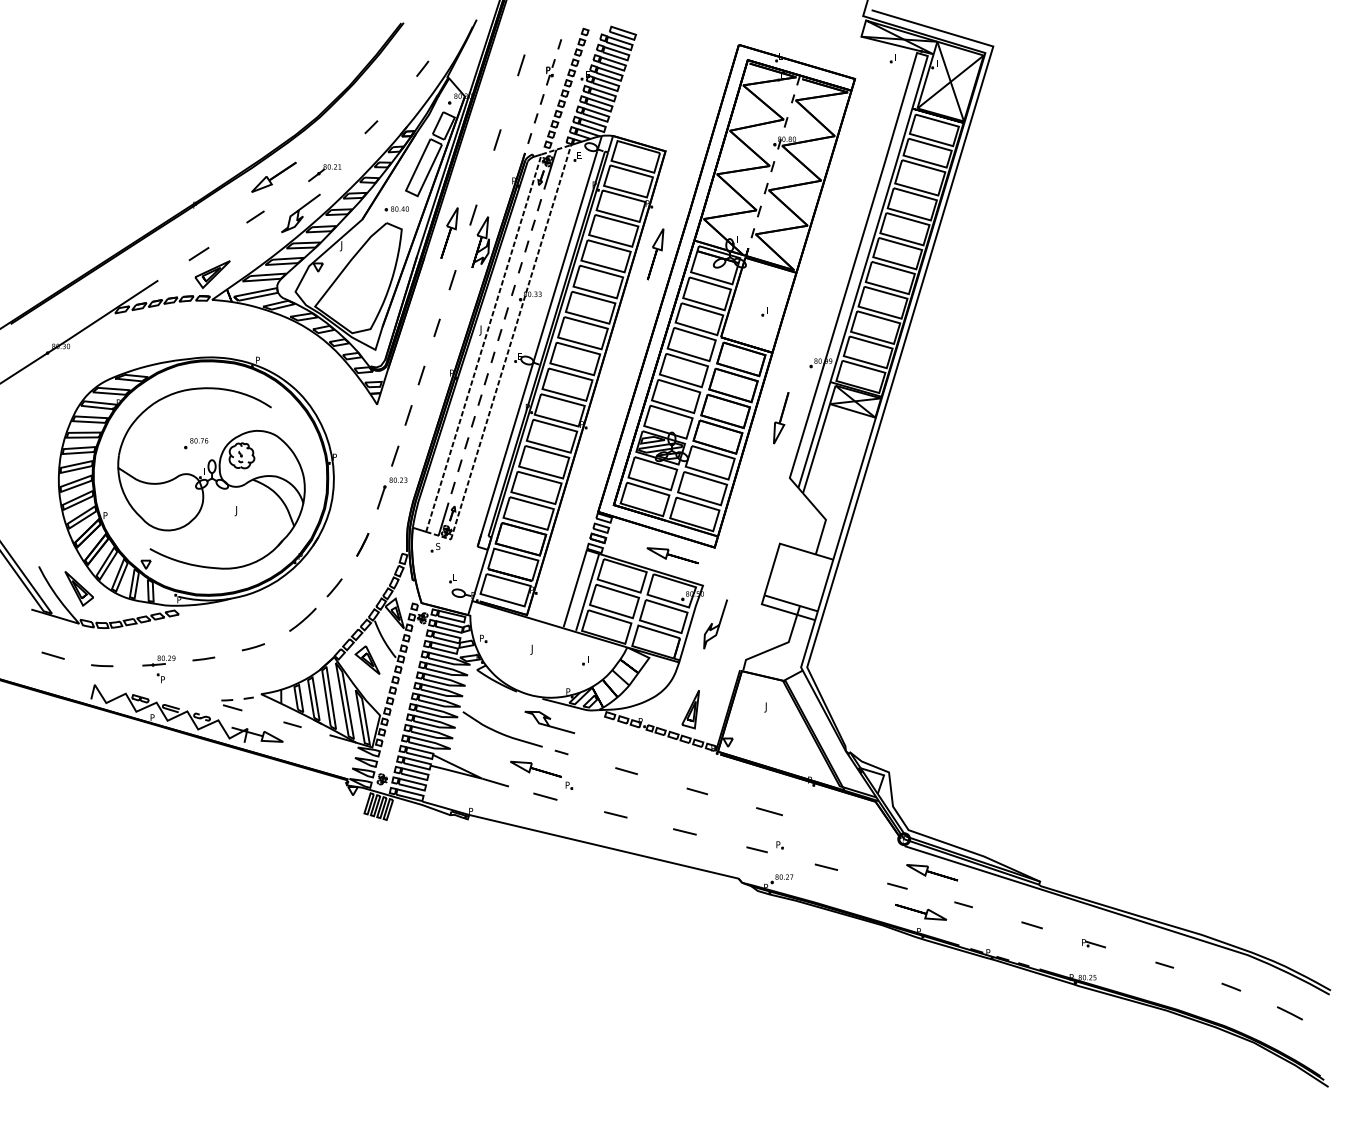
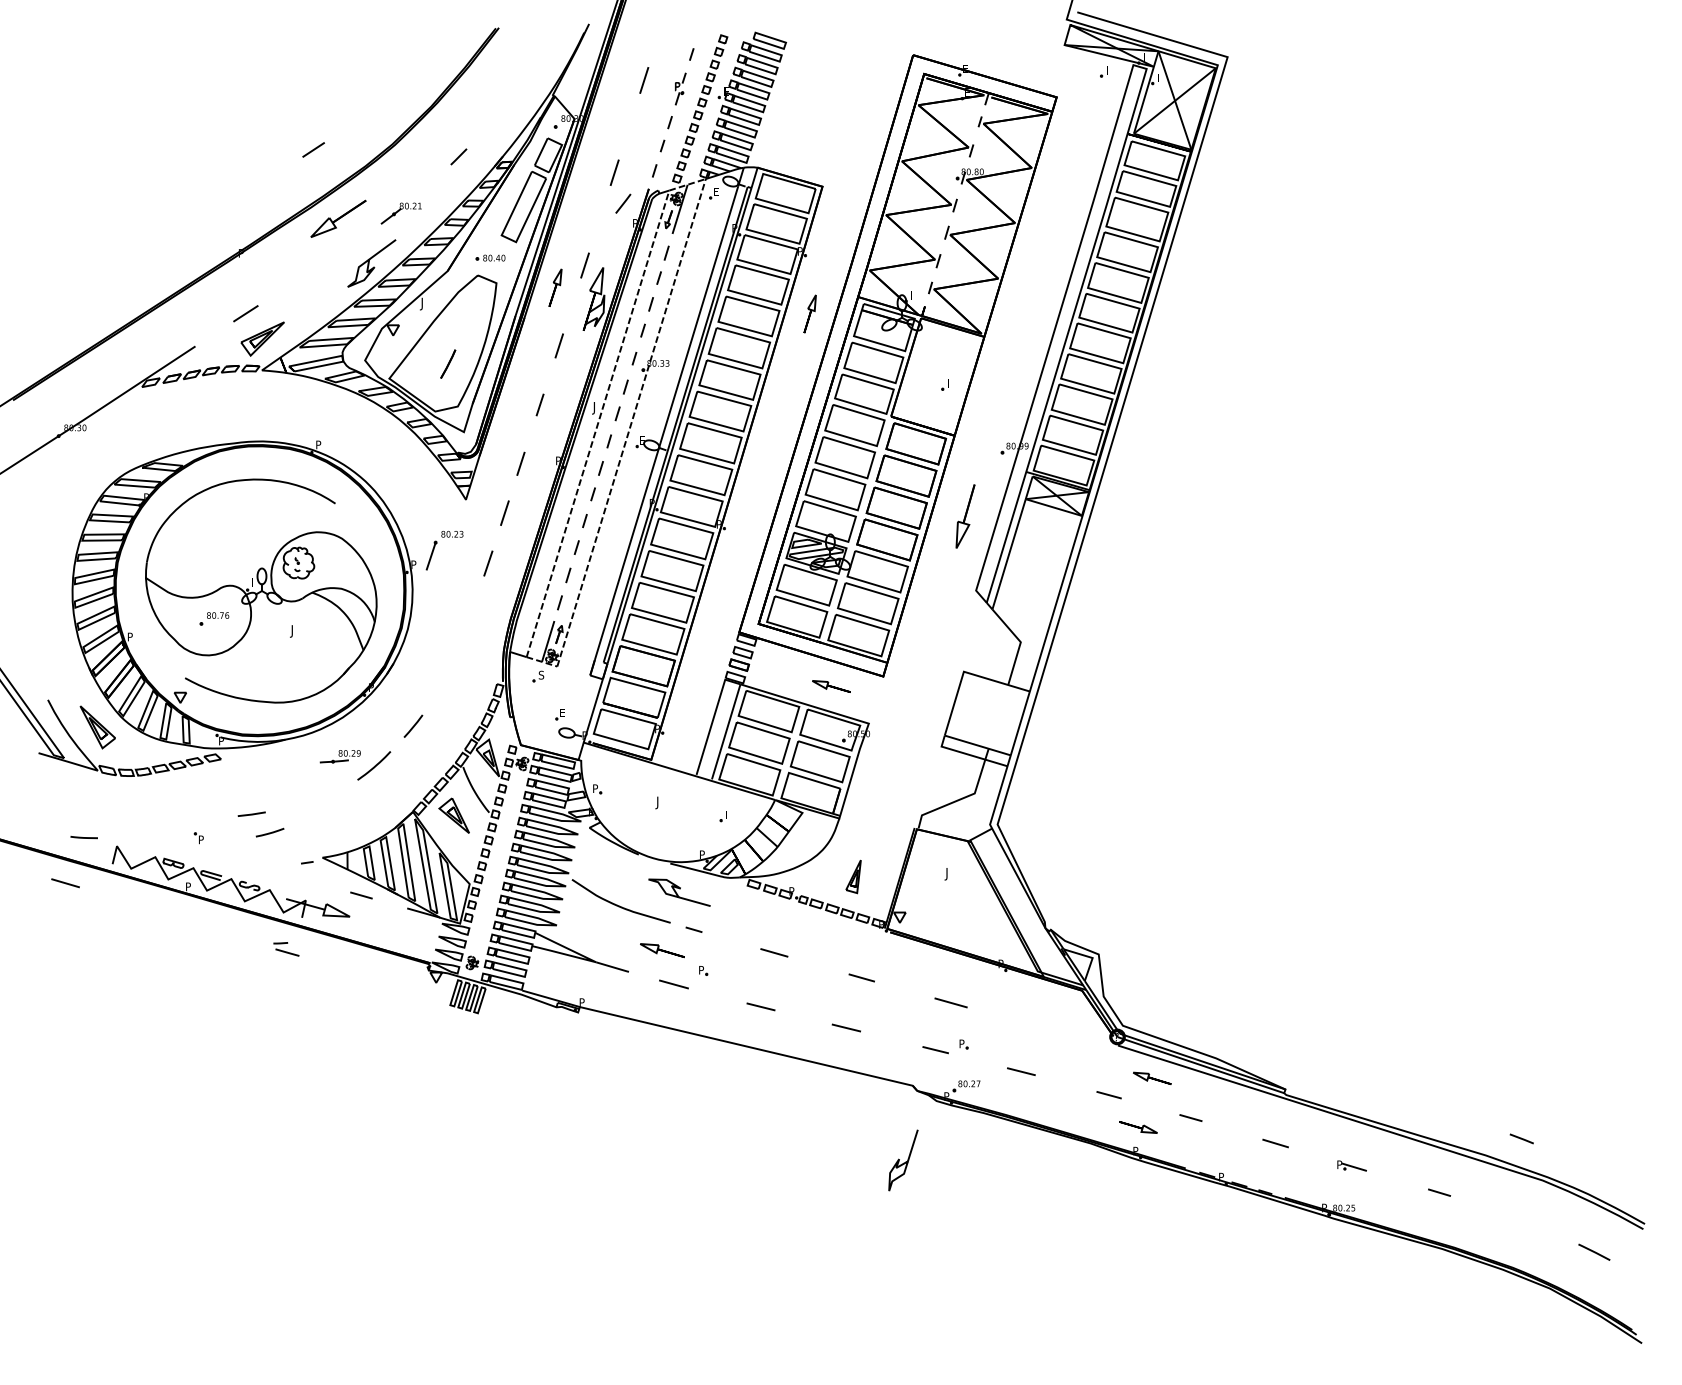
line: (422, 68) -> (623, 203), moved
line: (255, 216) -> (313, 149), moved
part: (449, 232) -> (555, 287), size x0.6
part: (655, 253) -> (809, 313), size x0.6
part: (196, 443) -> (214, 618), moved
part: (384, 490) -> (435, 546), moved
line: (362, 544) -> (448, 363), moved
part: (672, 555) -> (831, 686), size x0.6
curve: (715, 626) -> (903, 1162), moved
line: (252, 647) -> (269, 832), moved
line: (53, 655) -> (65, 883), moved
part: (158, 660) -> (339, 756), moved
line: (101, 665) -> (83, 837), moved
part: (231, 705) -> (286, 949), moved
part: (690, 709) -> (853, 876), size x0.7
part: (536, 769) -> (662, 950), size x0.7
part: (932, 872) -> (1152, 1078), size x0.6
part: (921, 912) -> (1138, 1127), size x0.6
line: (1231, 986) -> (1521, 1138), moved

